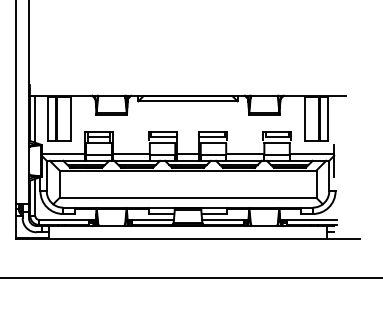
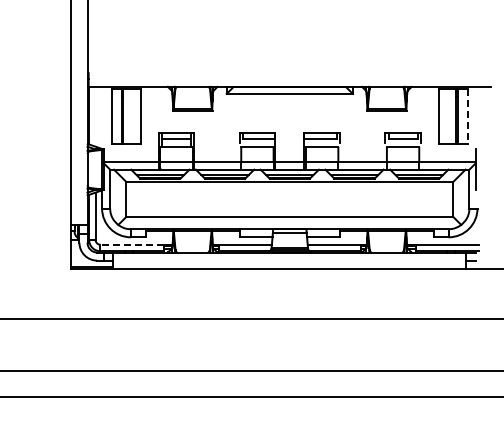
line: (35, 119) -> (95, 116), removed
line: (327, 119) -> (467, 116), solid -> dashed
line: (64, 219) -> (132, 244), solid -> dashed

